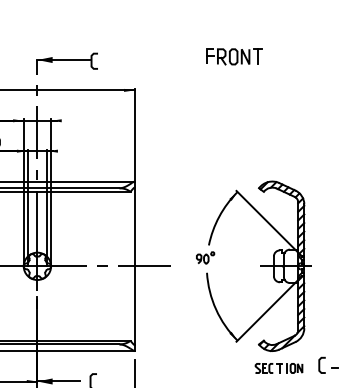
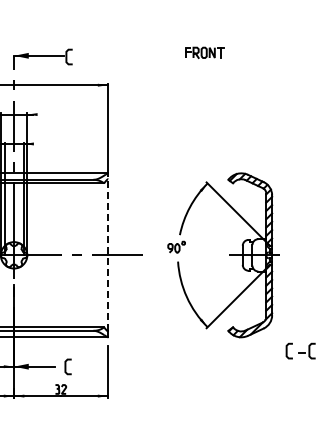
part: (234, 56) -> (204, 52), size x0.7
line: (135, 263) -> (108, 252), solid -> dashed
part: (278, 367) -> (247, 353), removed

